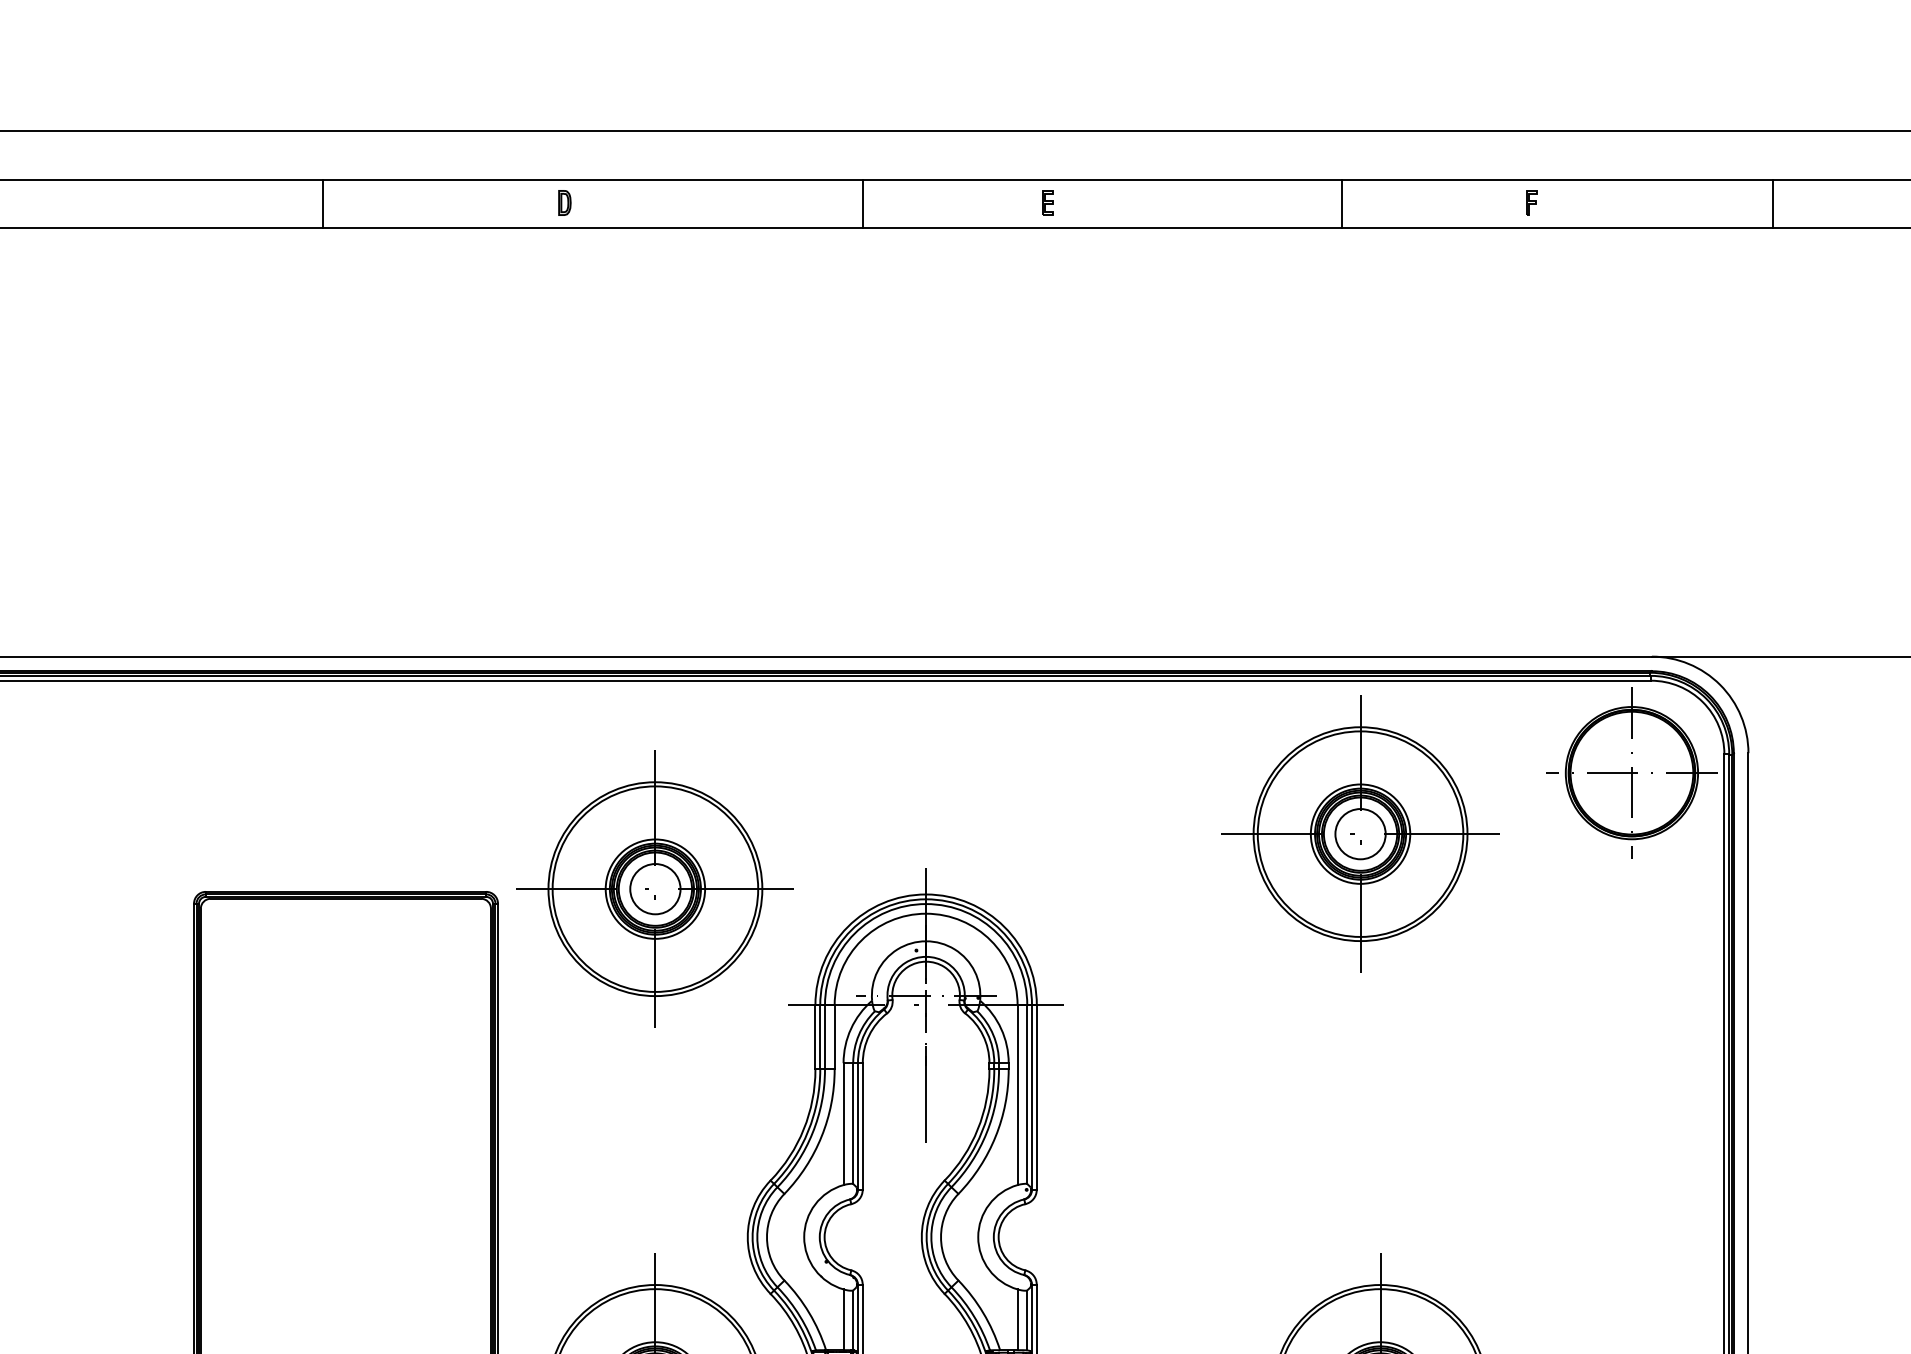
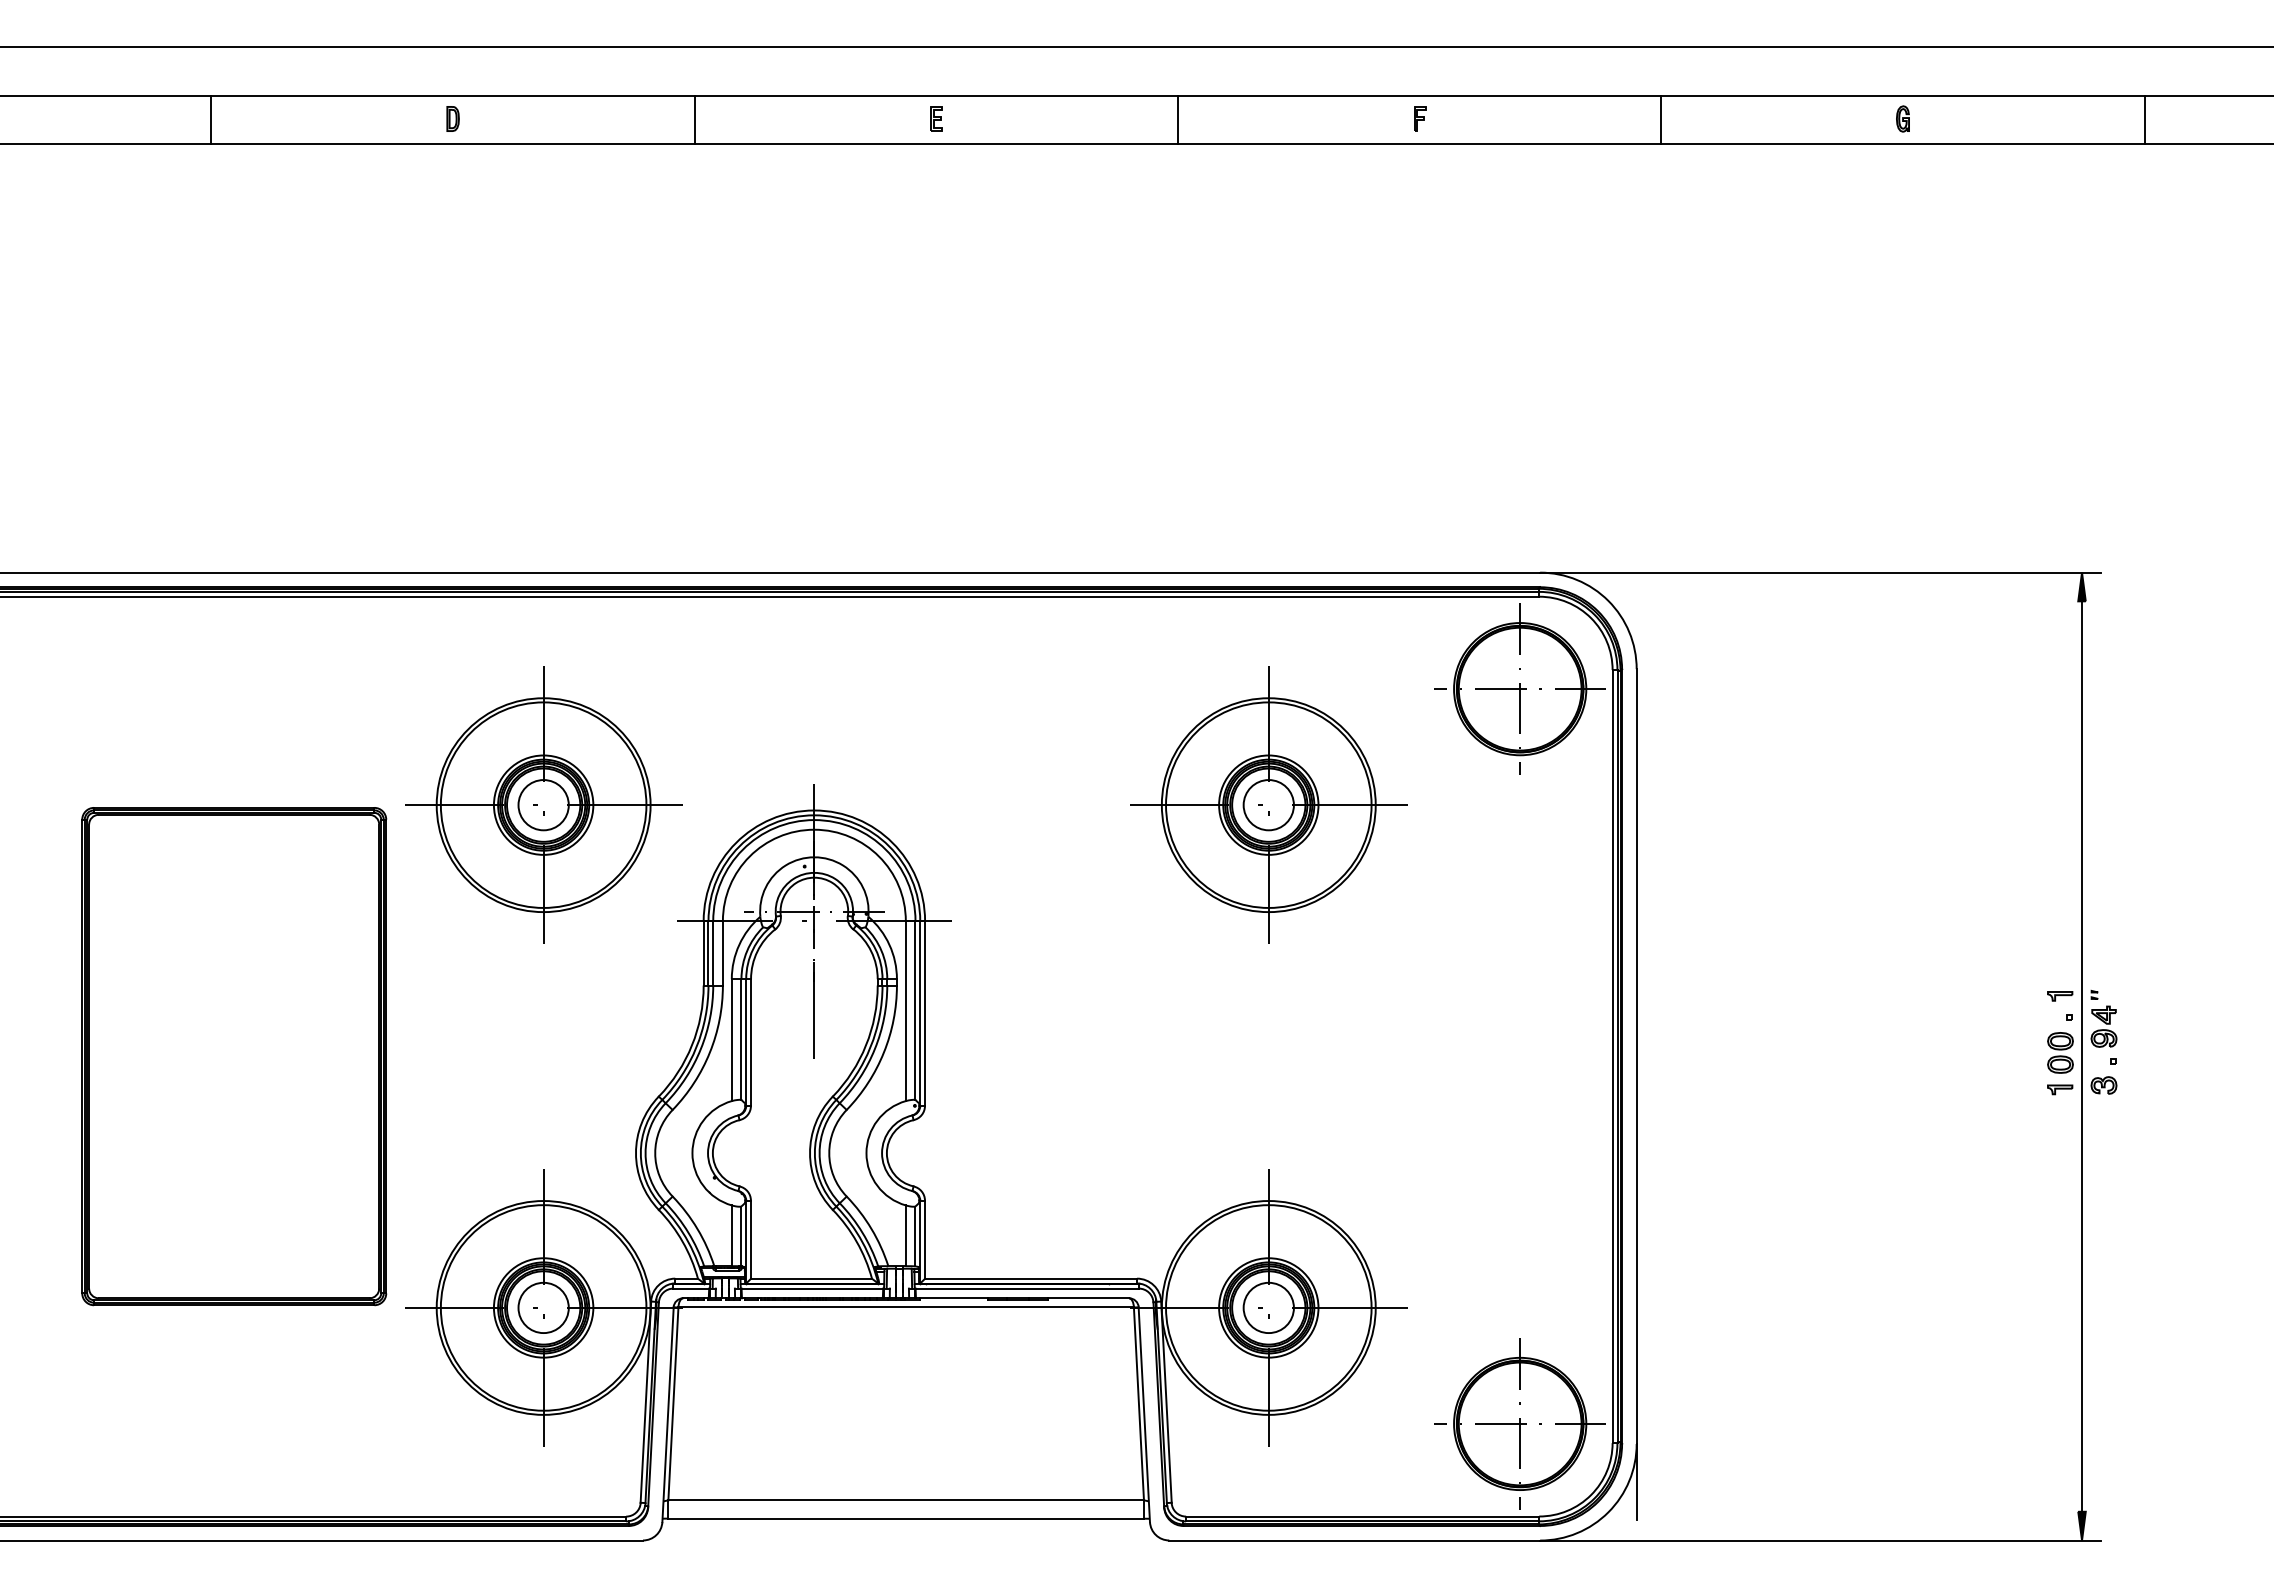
line: (863, 203) -> (694, 119), moved
line: (1342, 203) -> (1178, 119), moved
part: (1360, 833) -> (1268, 804), moved

